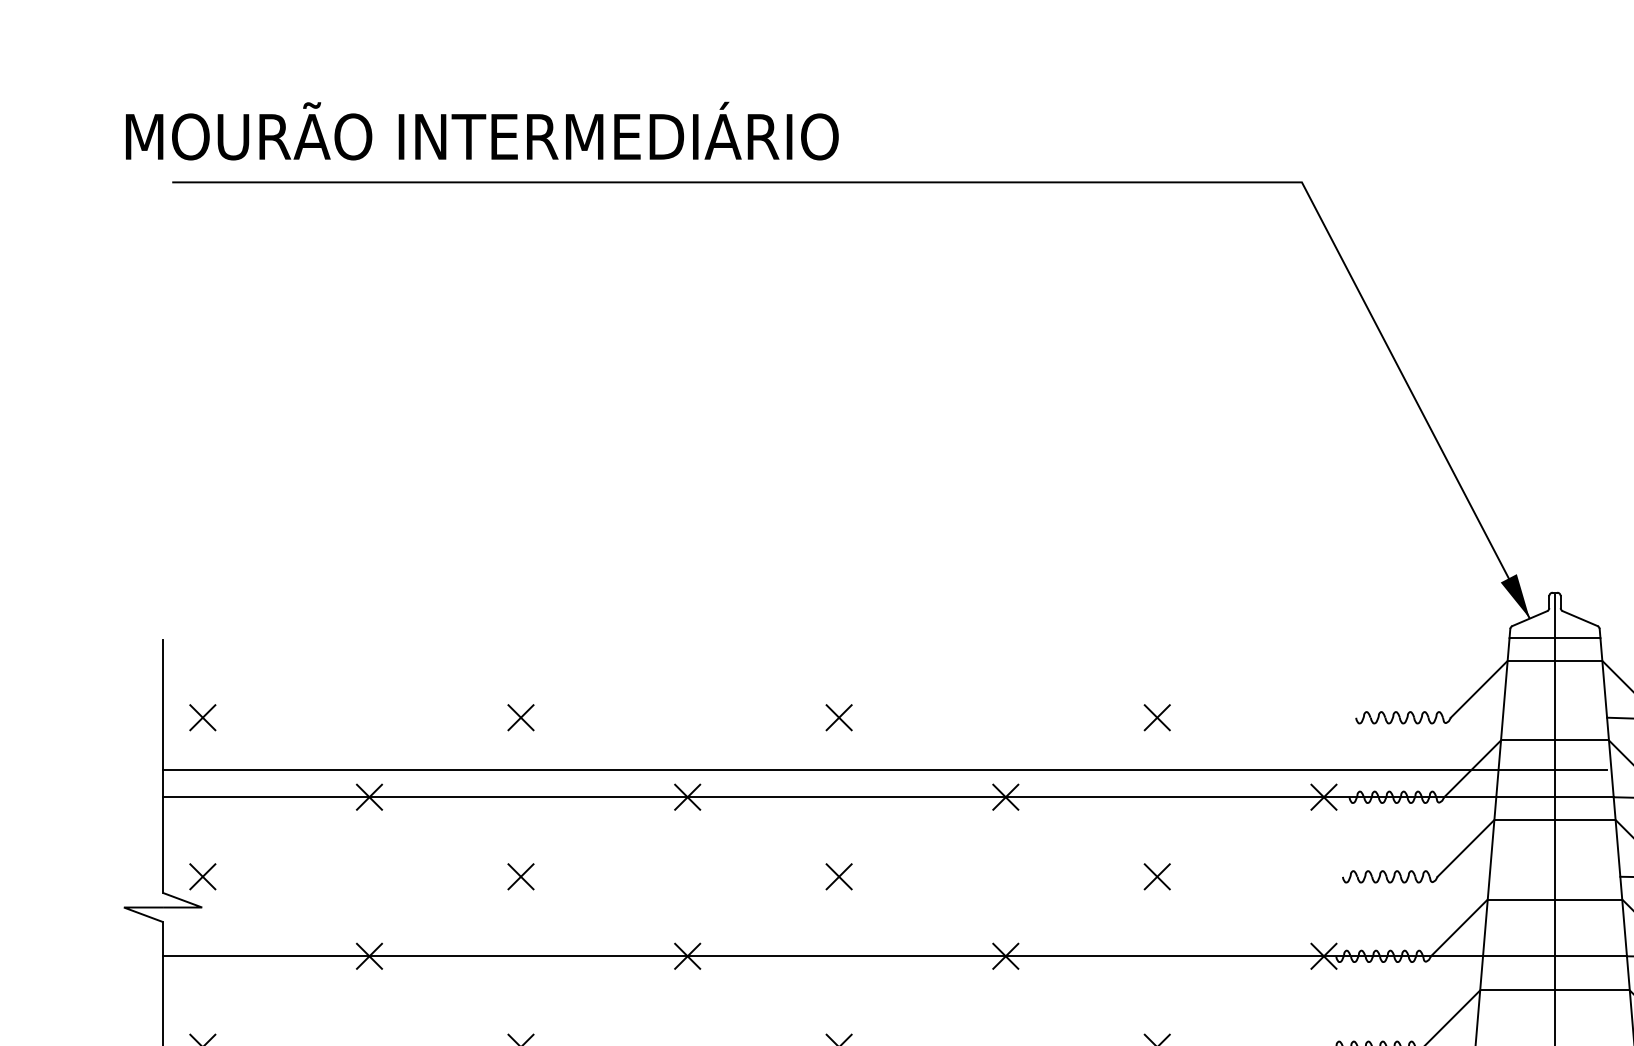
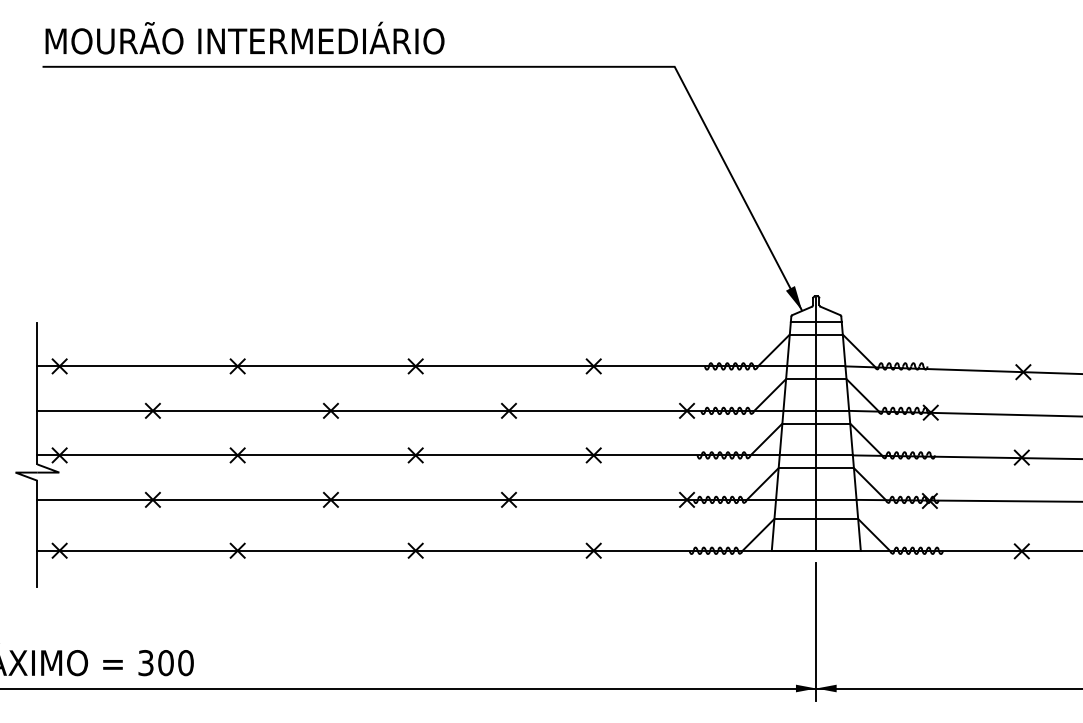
text: (481, 129) -> (244, 37), moved
line: (885, 769) -> (441, 366), moved
line: (890, 876) -> (444, 455), added

